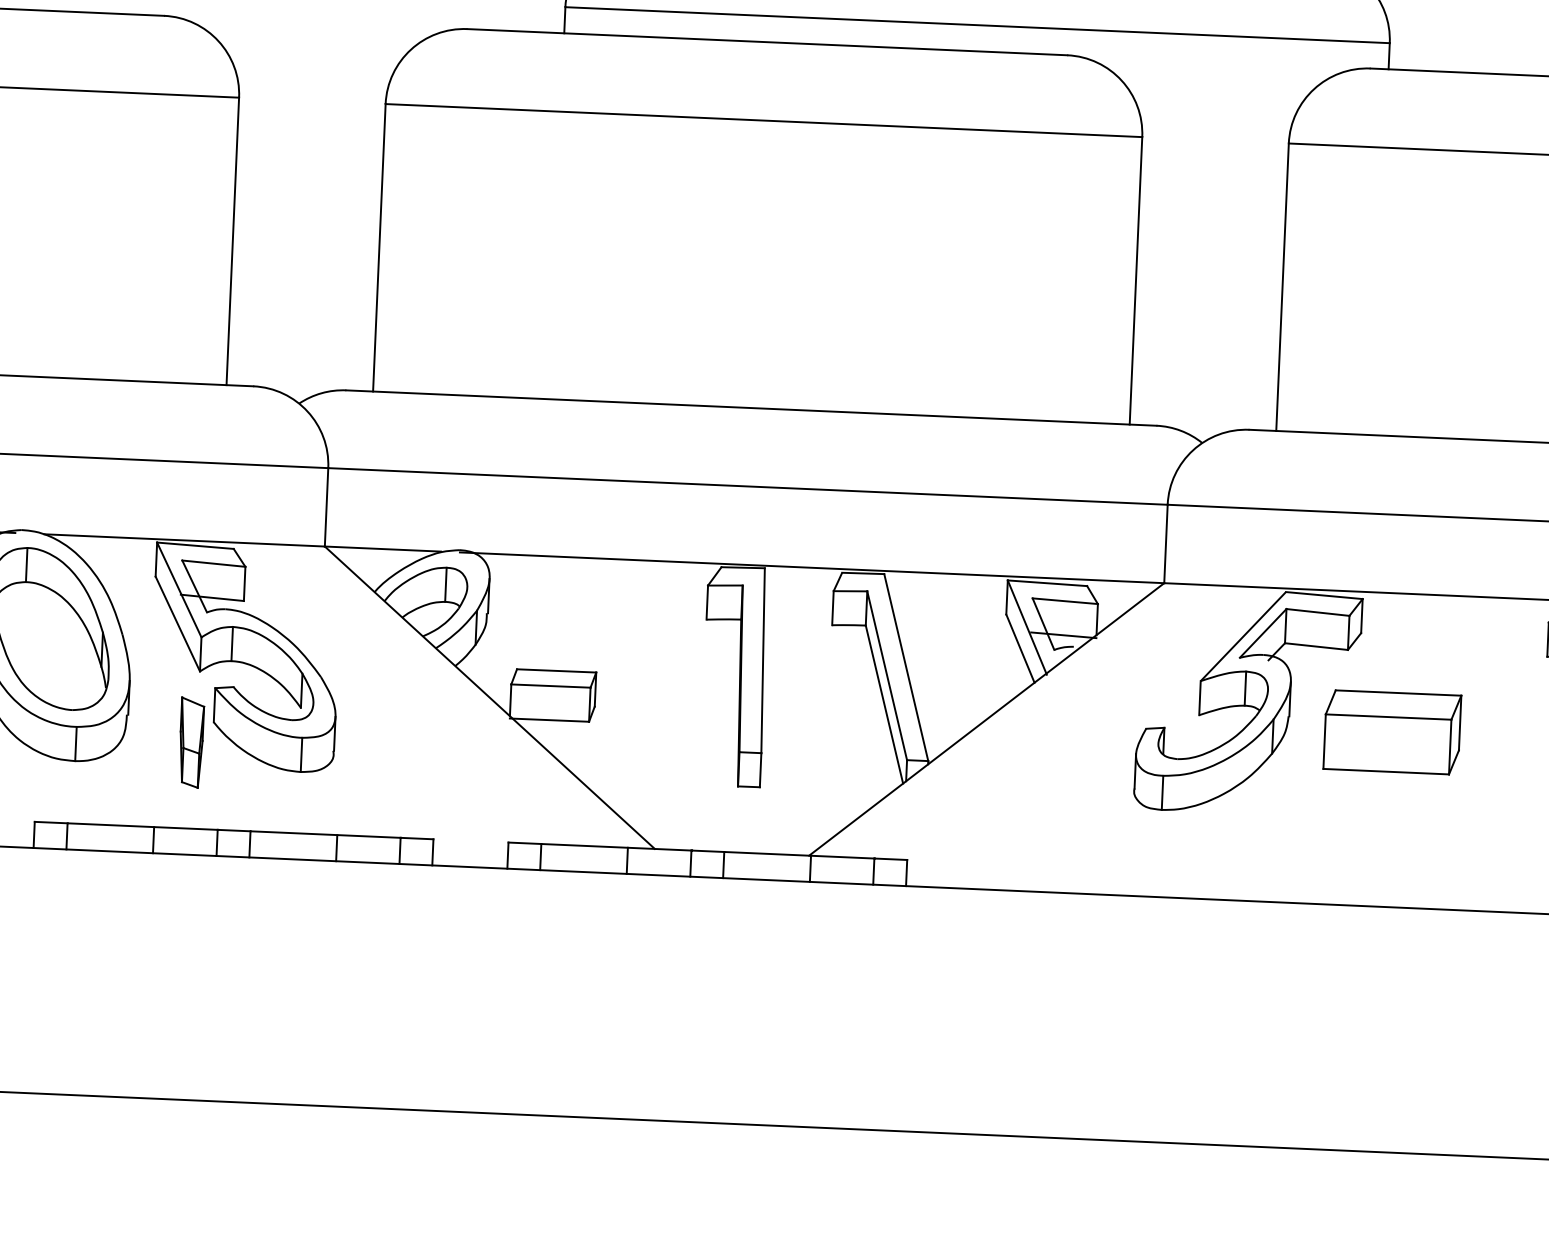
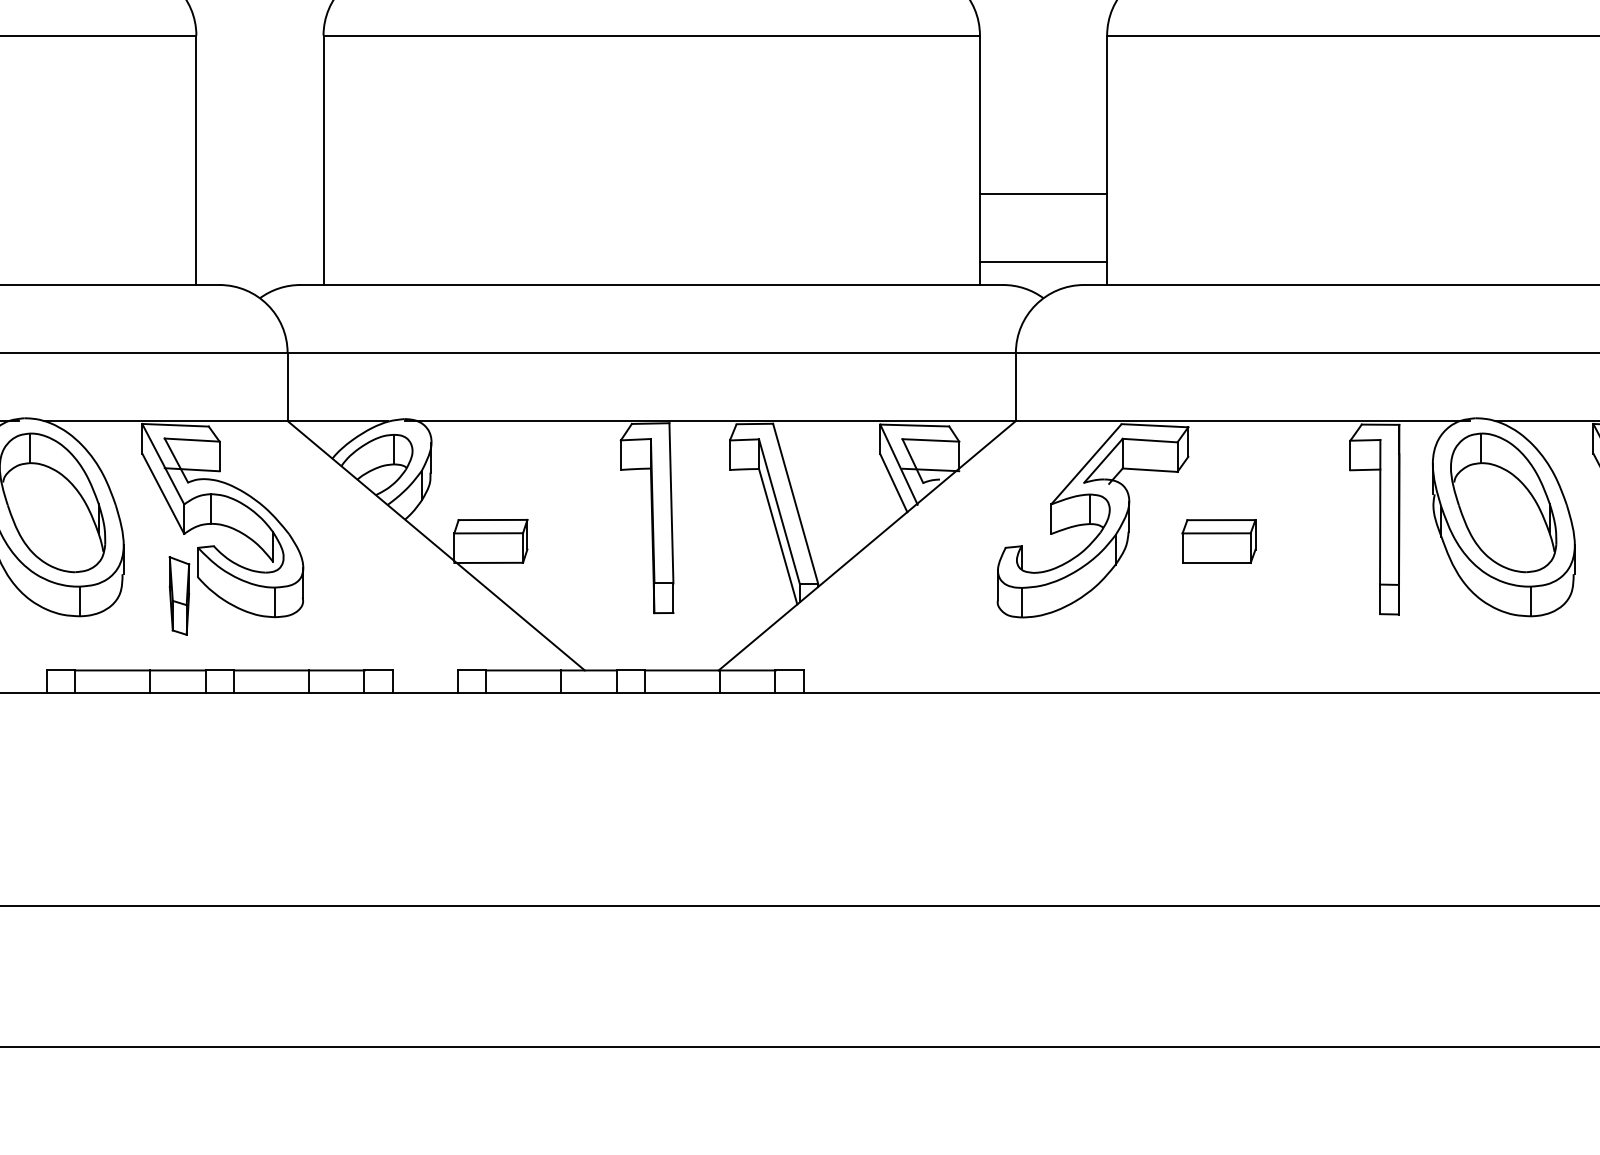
line: (1207, 323) -> (1043, 194), added
line: (1204, 401) -> (1043, 262), added
part: (1391, 732) -> (1218, 541), size x0.62

